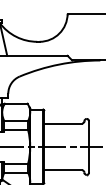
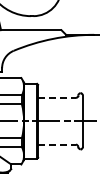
line: (63, 123) -> (57, 97), solid -> dashed
line: (63, 170) -> (57, 144), solid -> dashed

